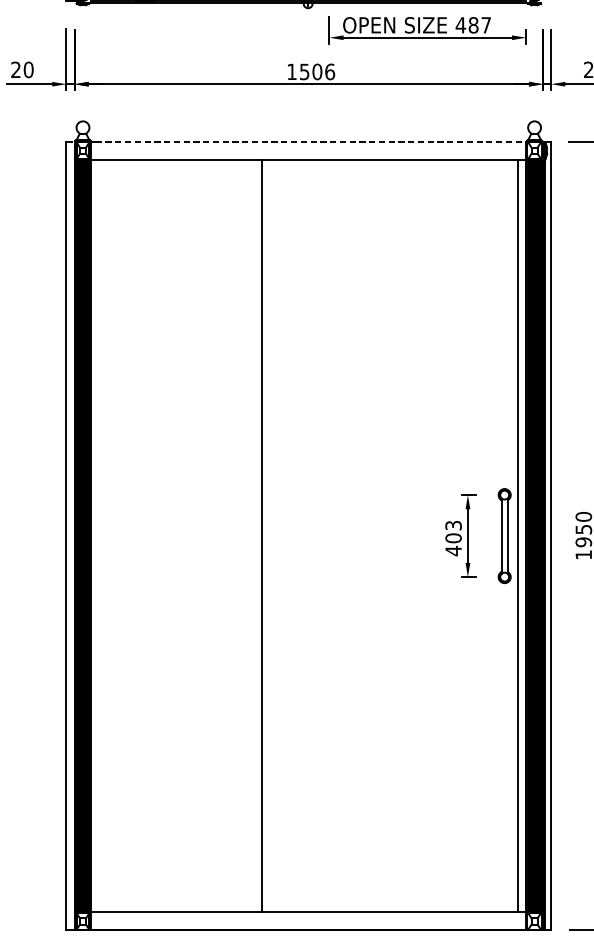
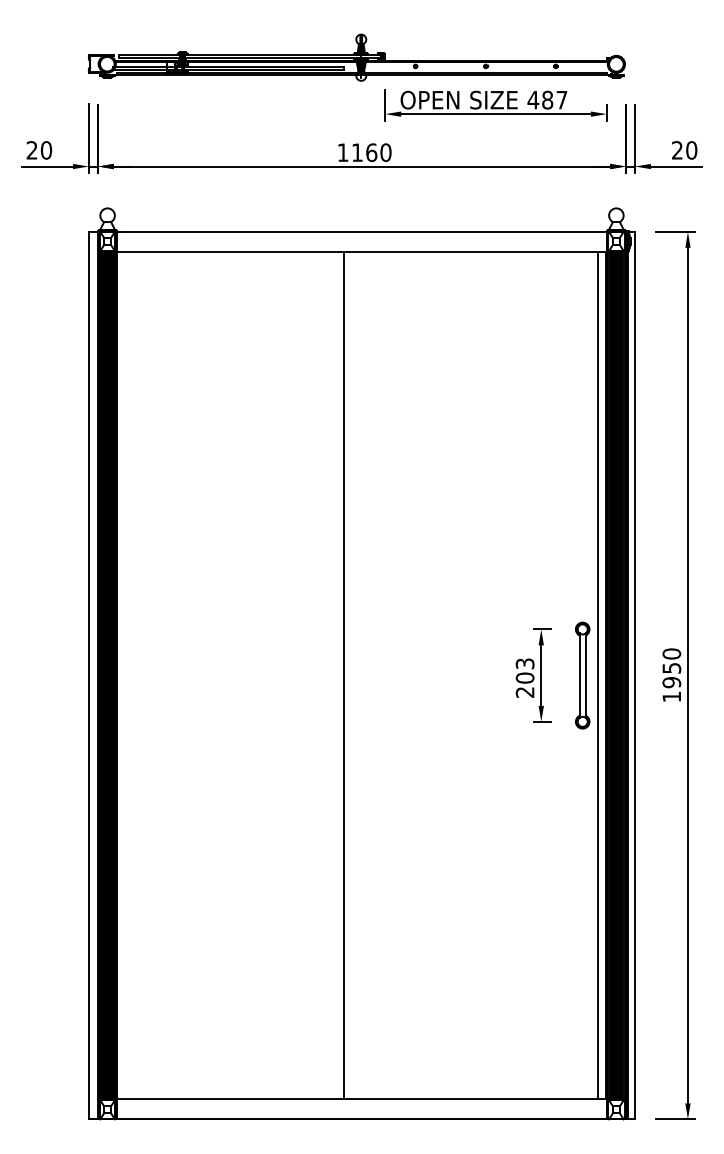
text: (317, 71) -> (371, 152), 1506 -> 1160
line: (305, 141) -> (358, 231), dashed -> solid
line: (262, 535) -> (343, 675), moved
text: (453, 551) -> (524, 692), 403 -> 203

